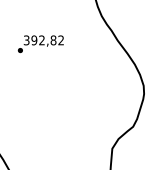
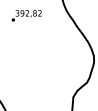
text: (40, 43) -> (26, 15), moved

